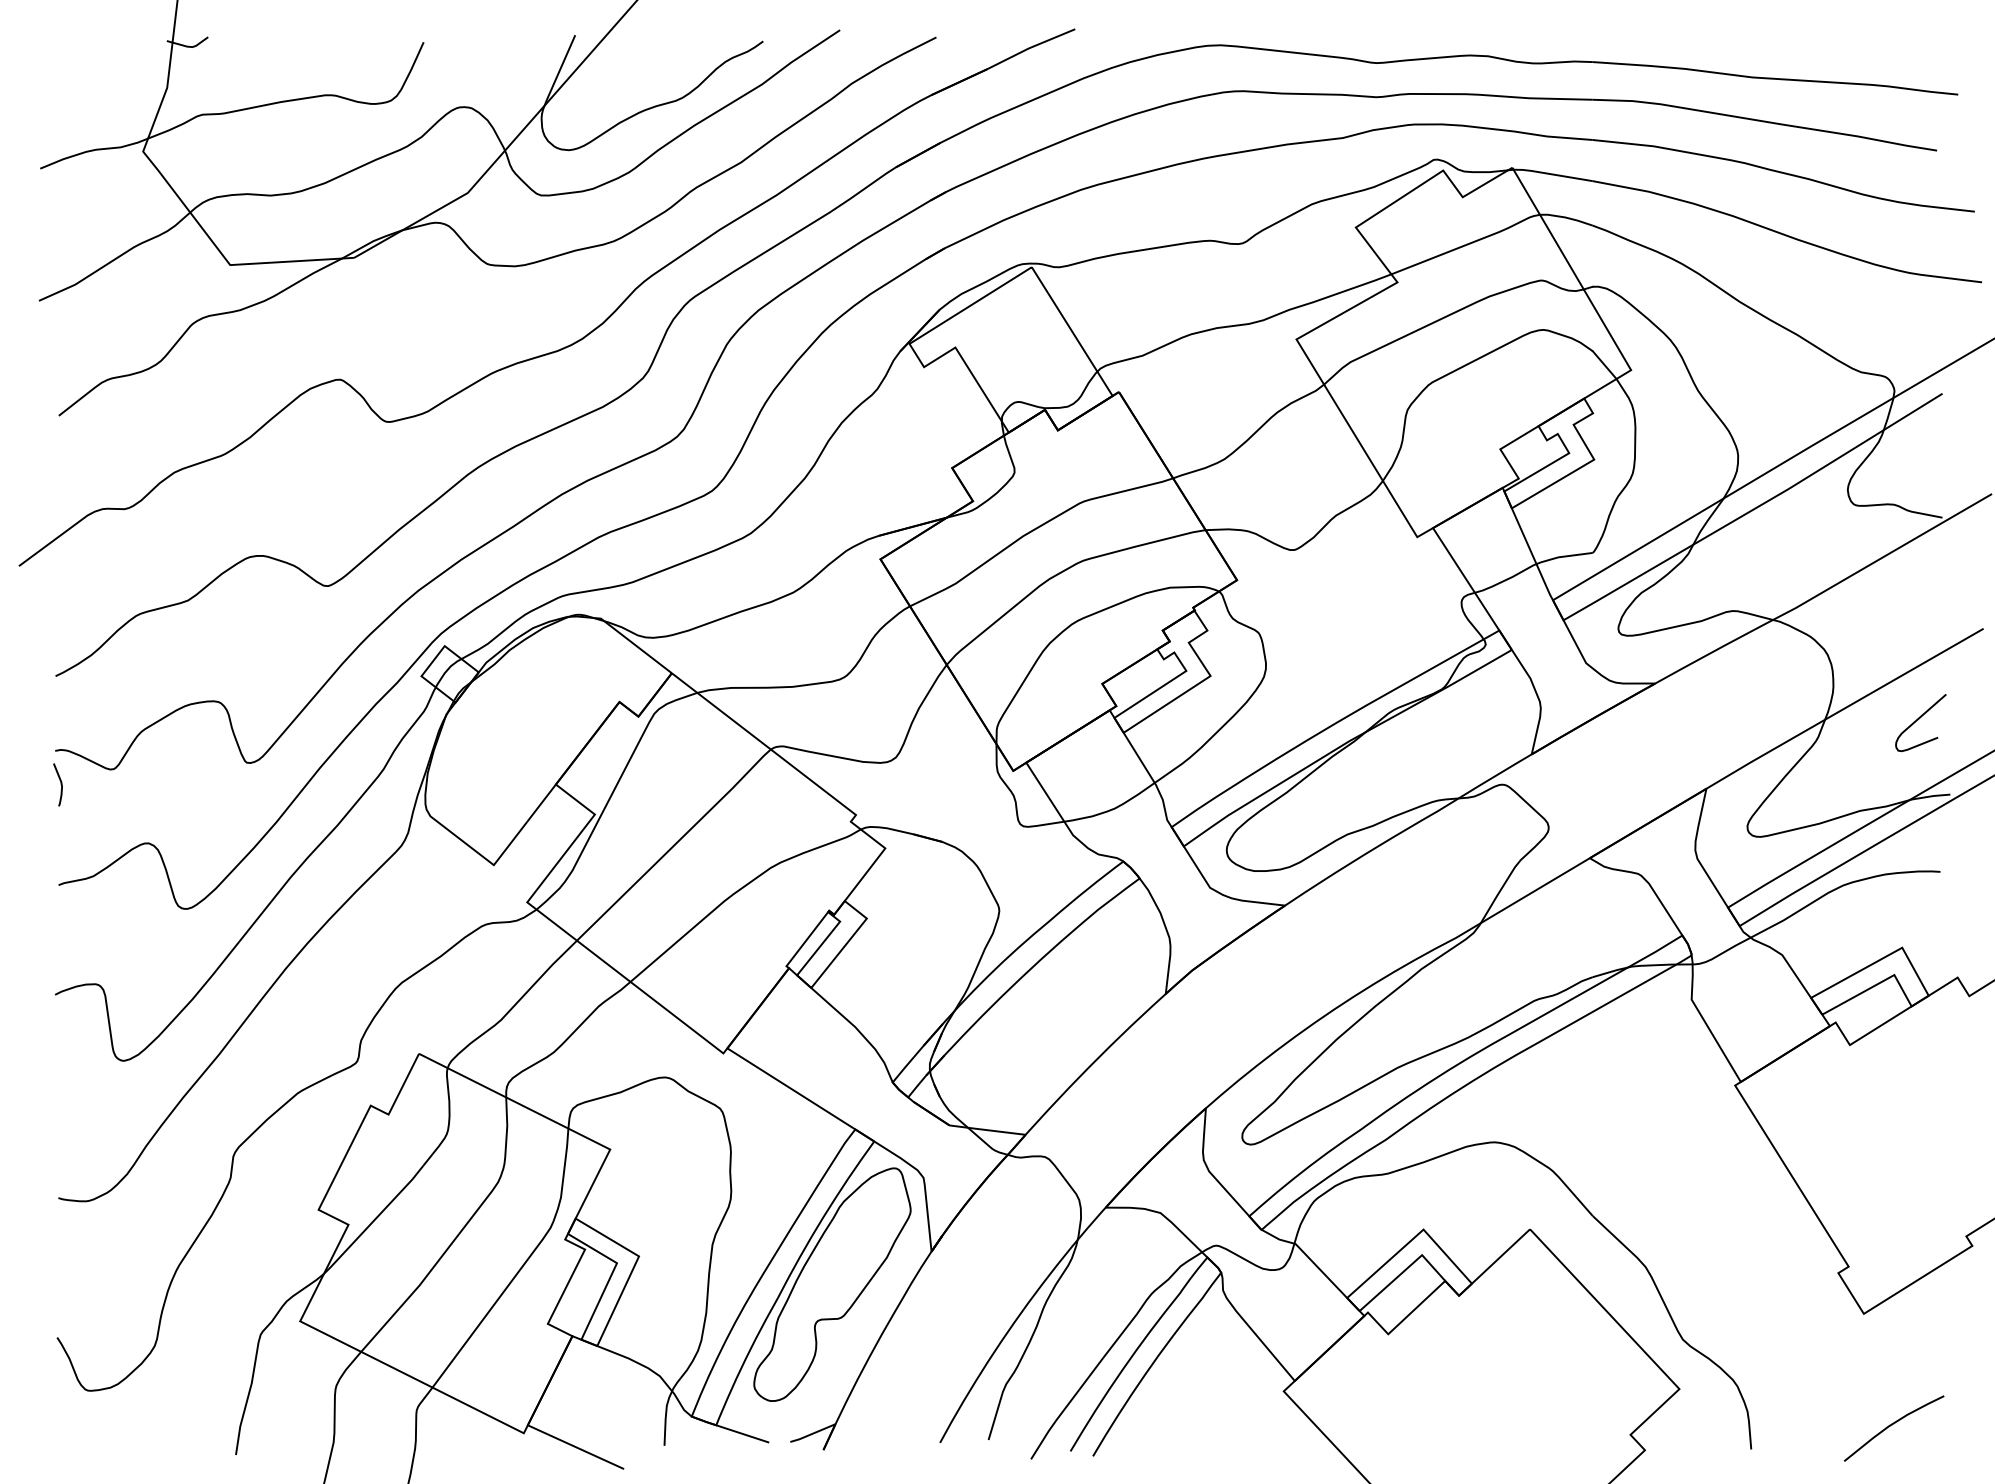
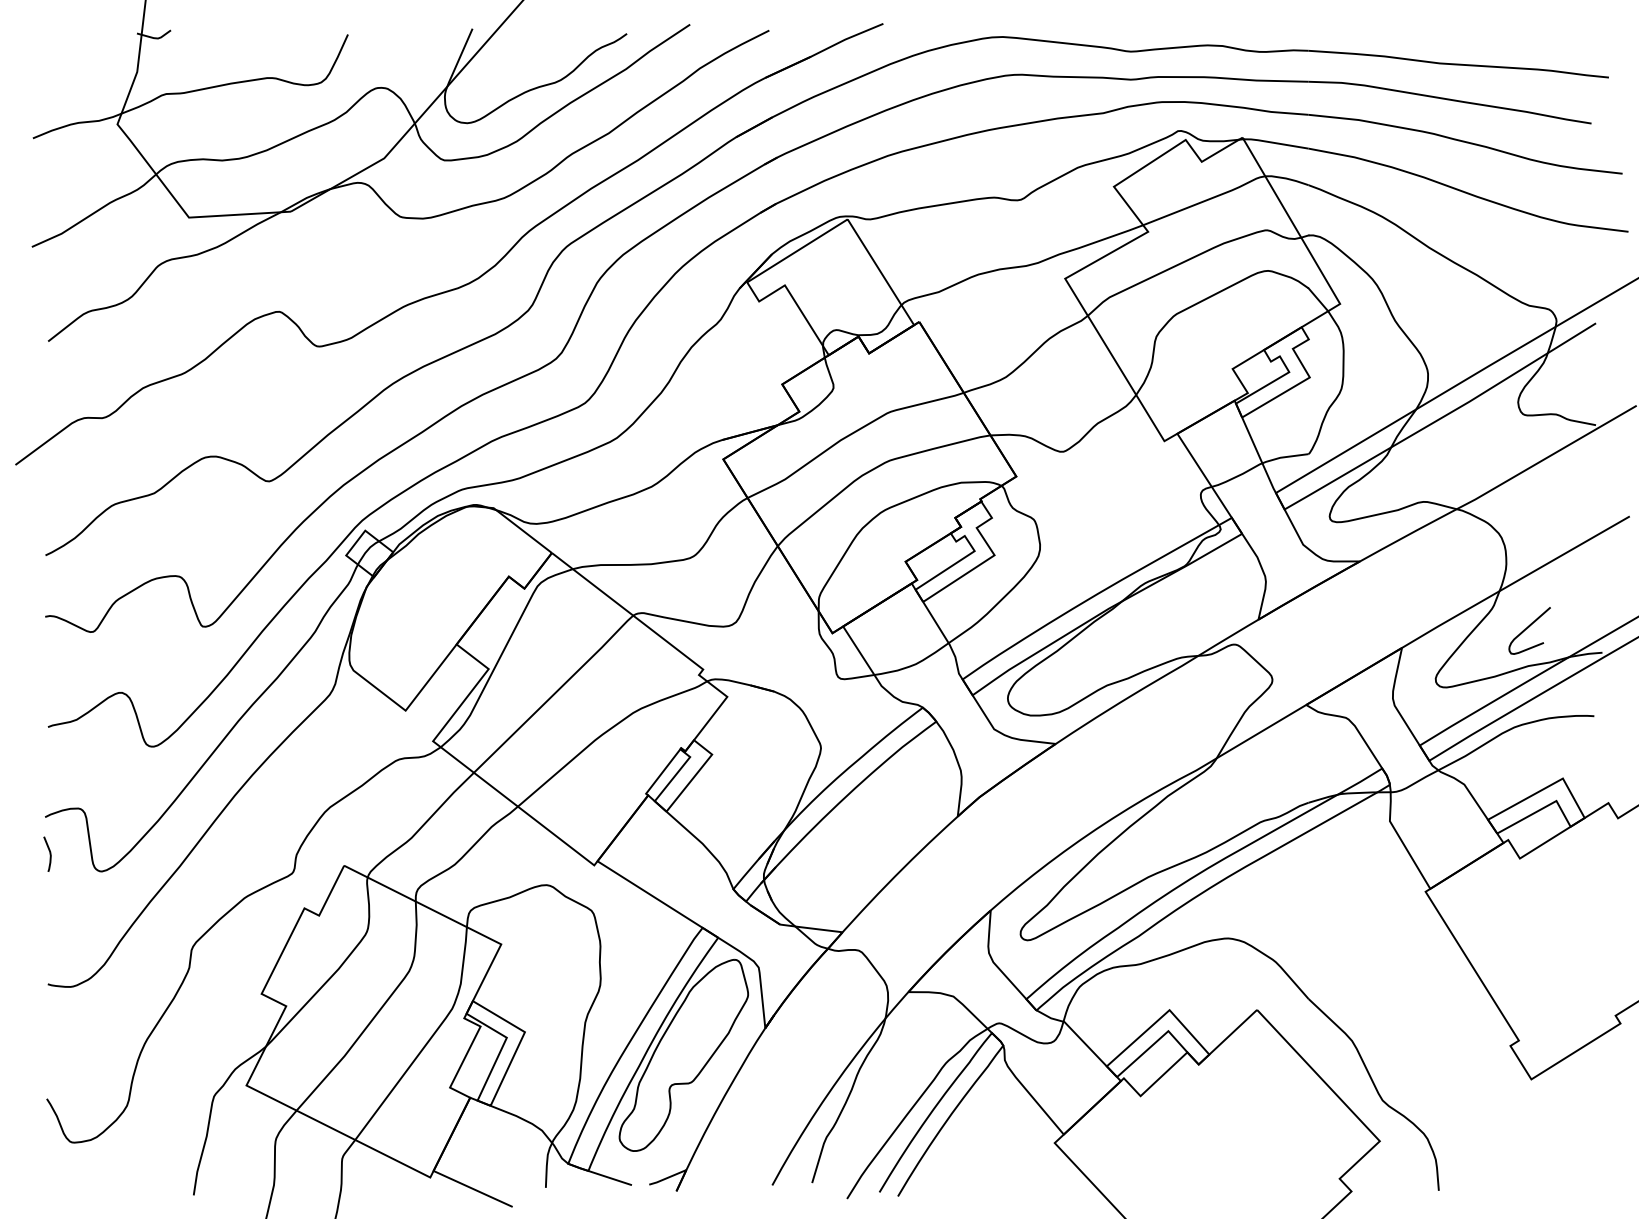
curve: (1918, 720) -> (1527, 628), moved
curve: (60, 784) -> (49, 853), moved
curve: (1892, 1425) -> (1554, 1171), removed

